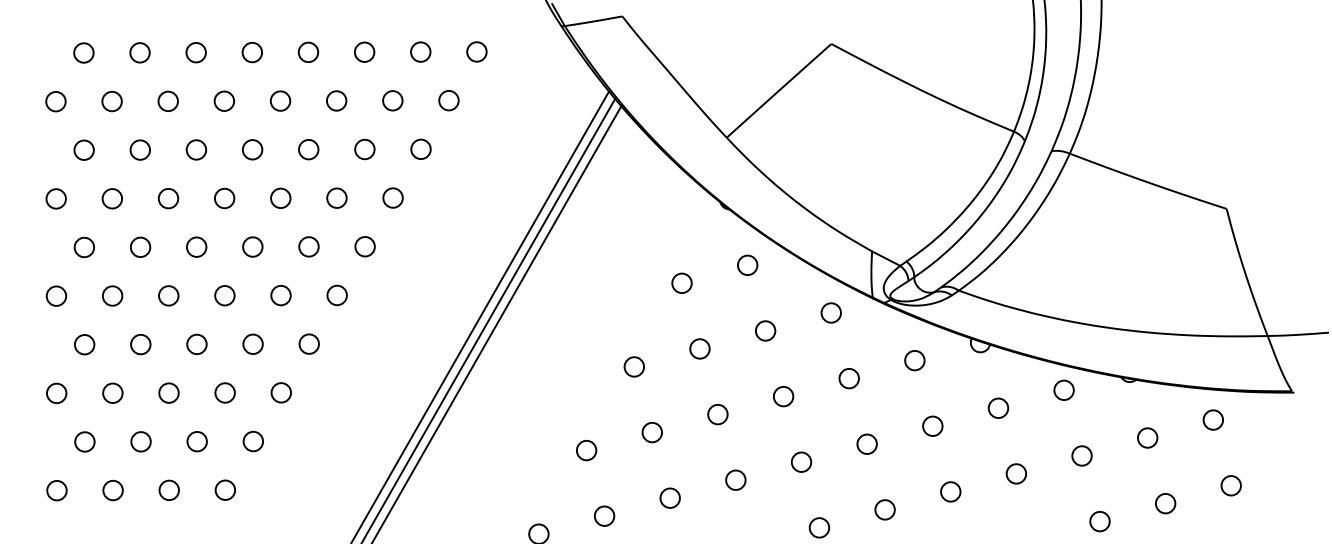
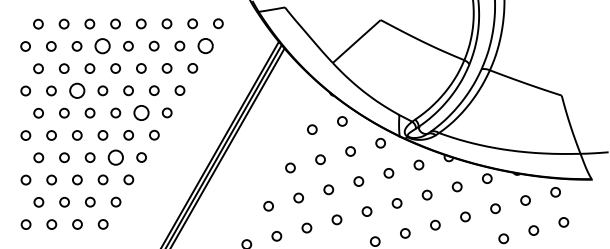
circle: (448, 99) -> (205, 45), size x1.6
circle: (223, 101) -> (102, 46), size x1.6
circle: (167, 197) -> (76, 90), size x1.6
circle: (308, 245) -> (141, 112), size x1.6
circle: (252, 344) -> (115, 157), size x1.6

